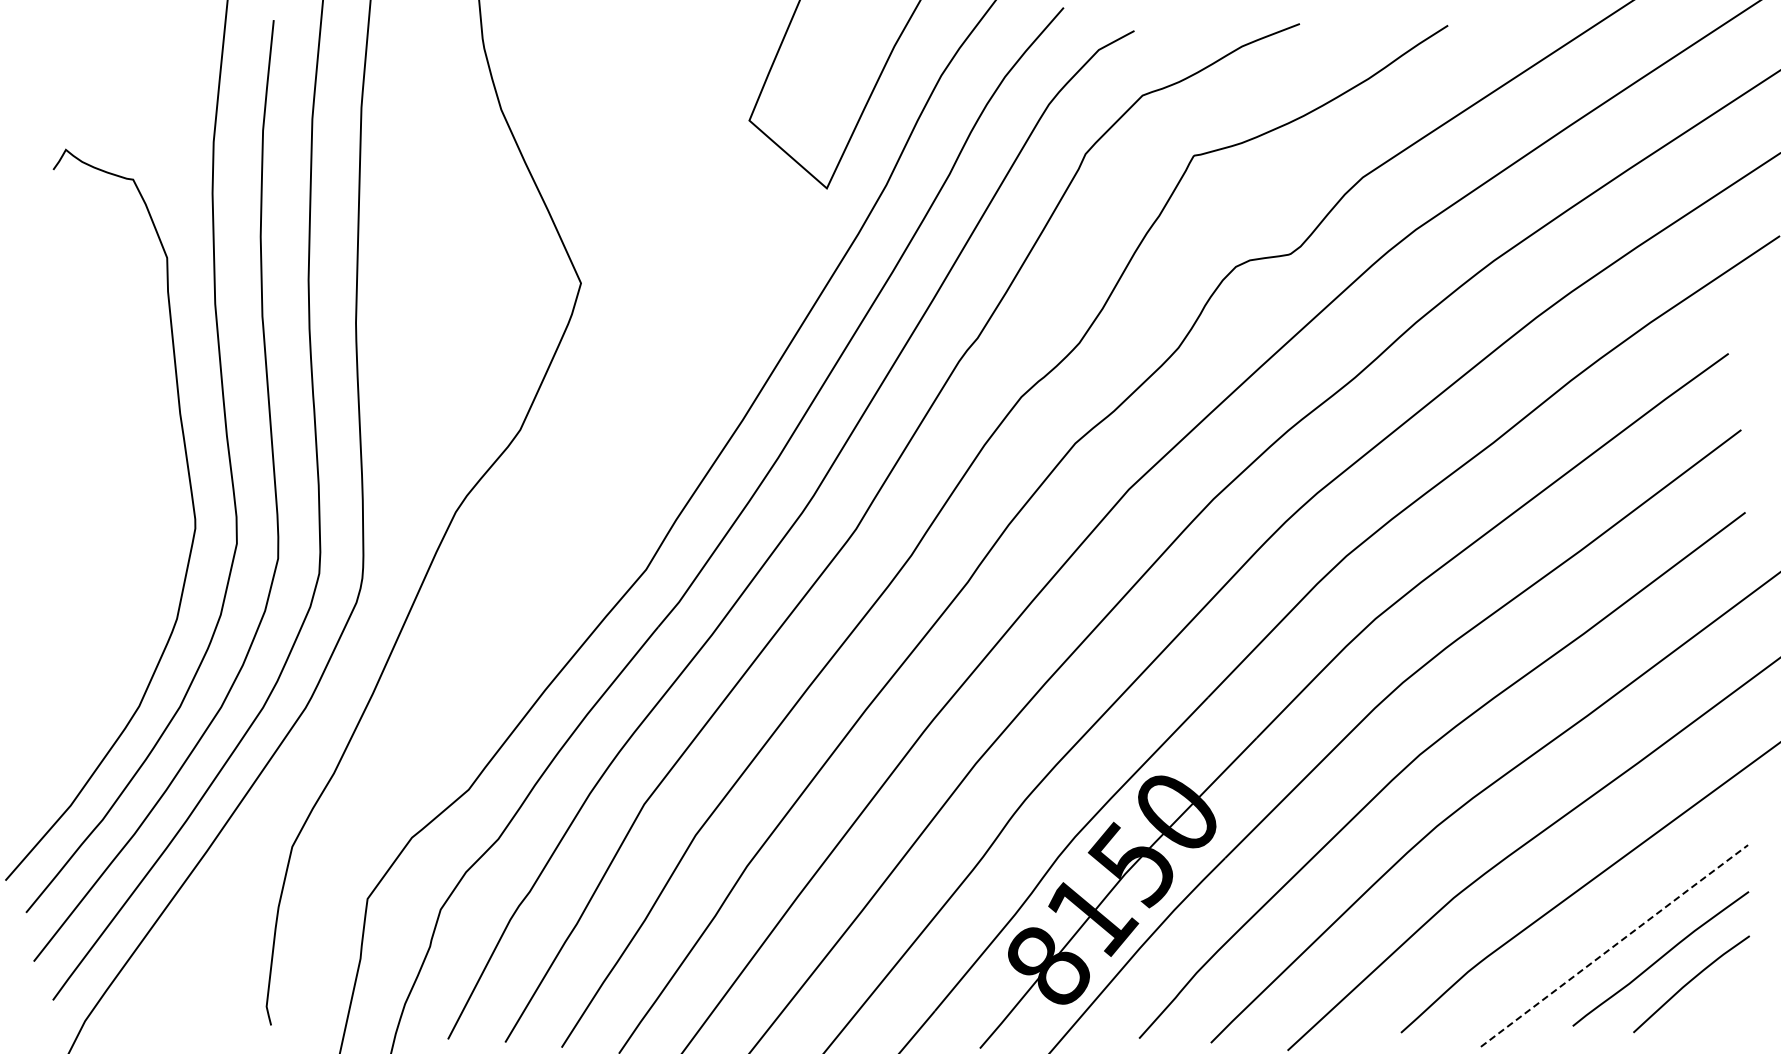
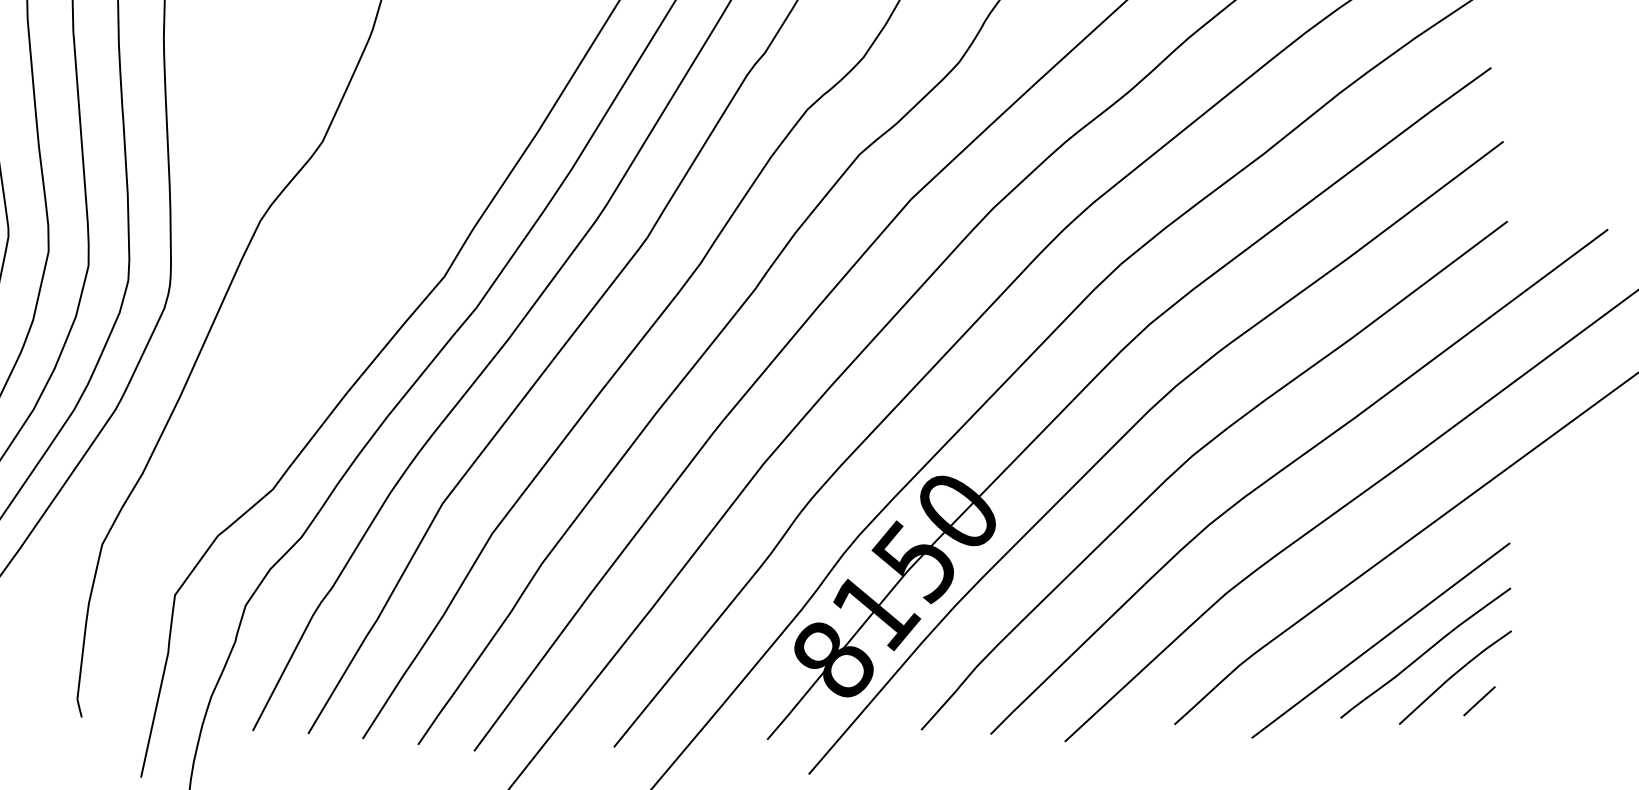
line: (1614, 945) -> (1380, 640), dashed -> solid
line: (1716, 1008) -> (1479, 701), added

